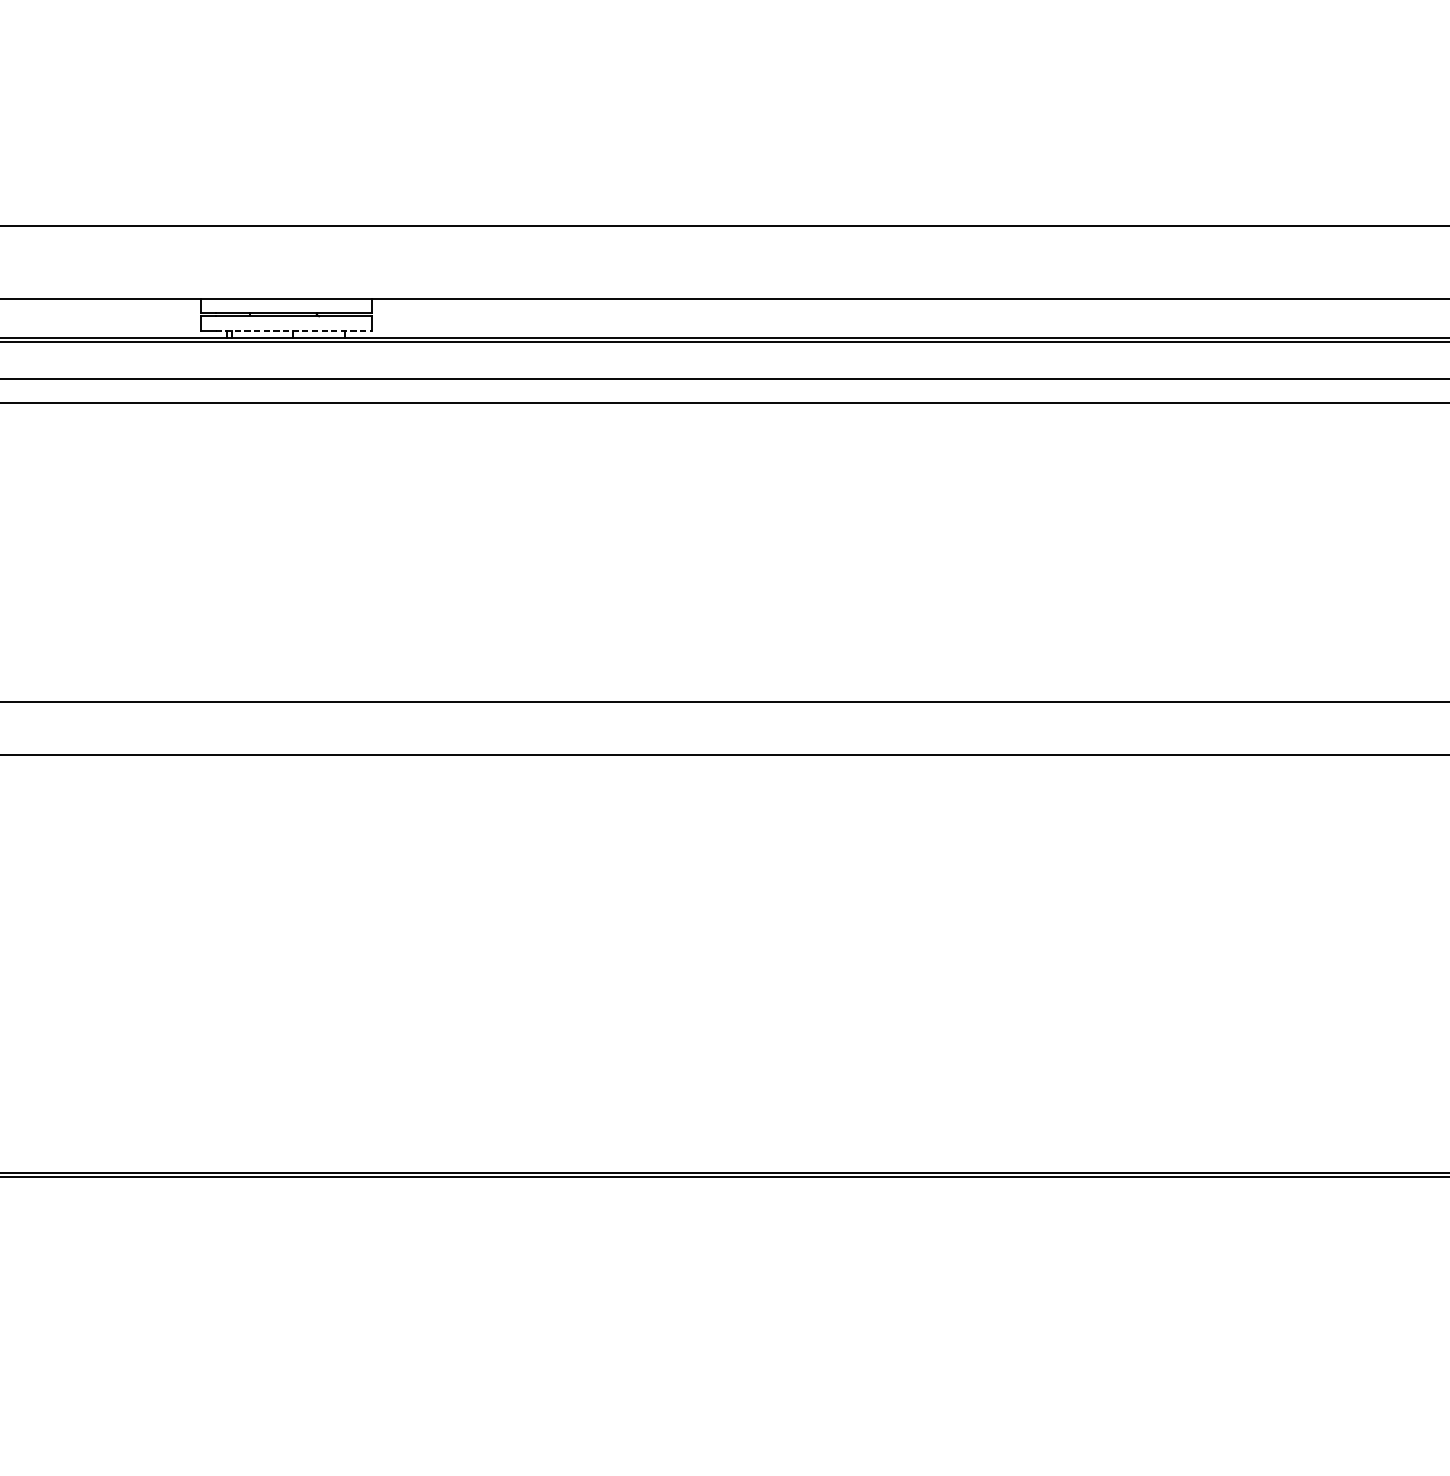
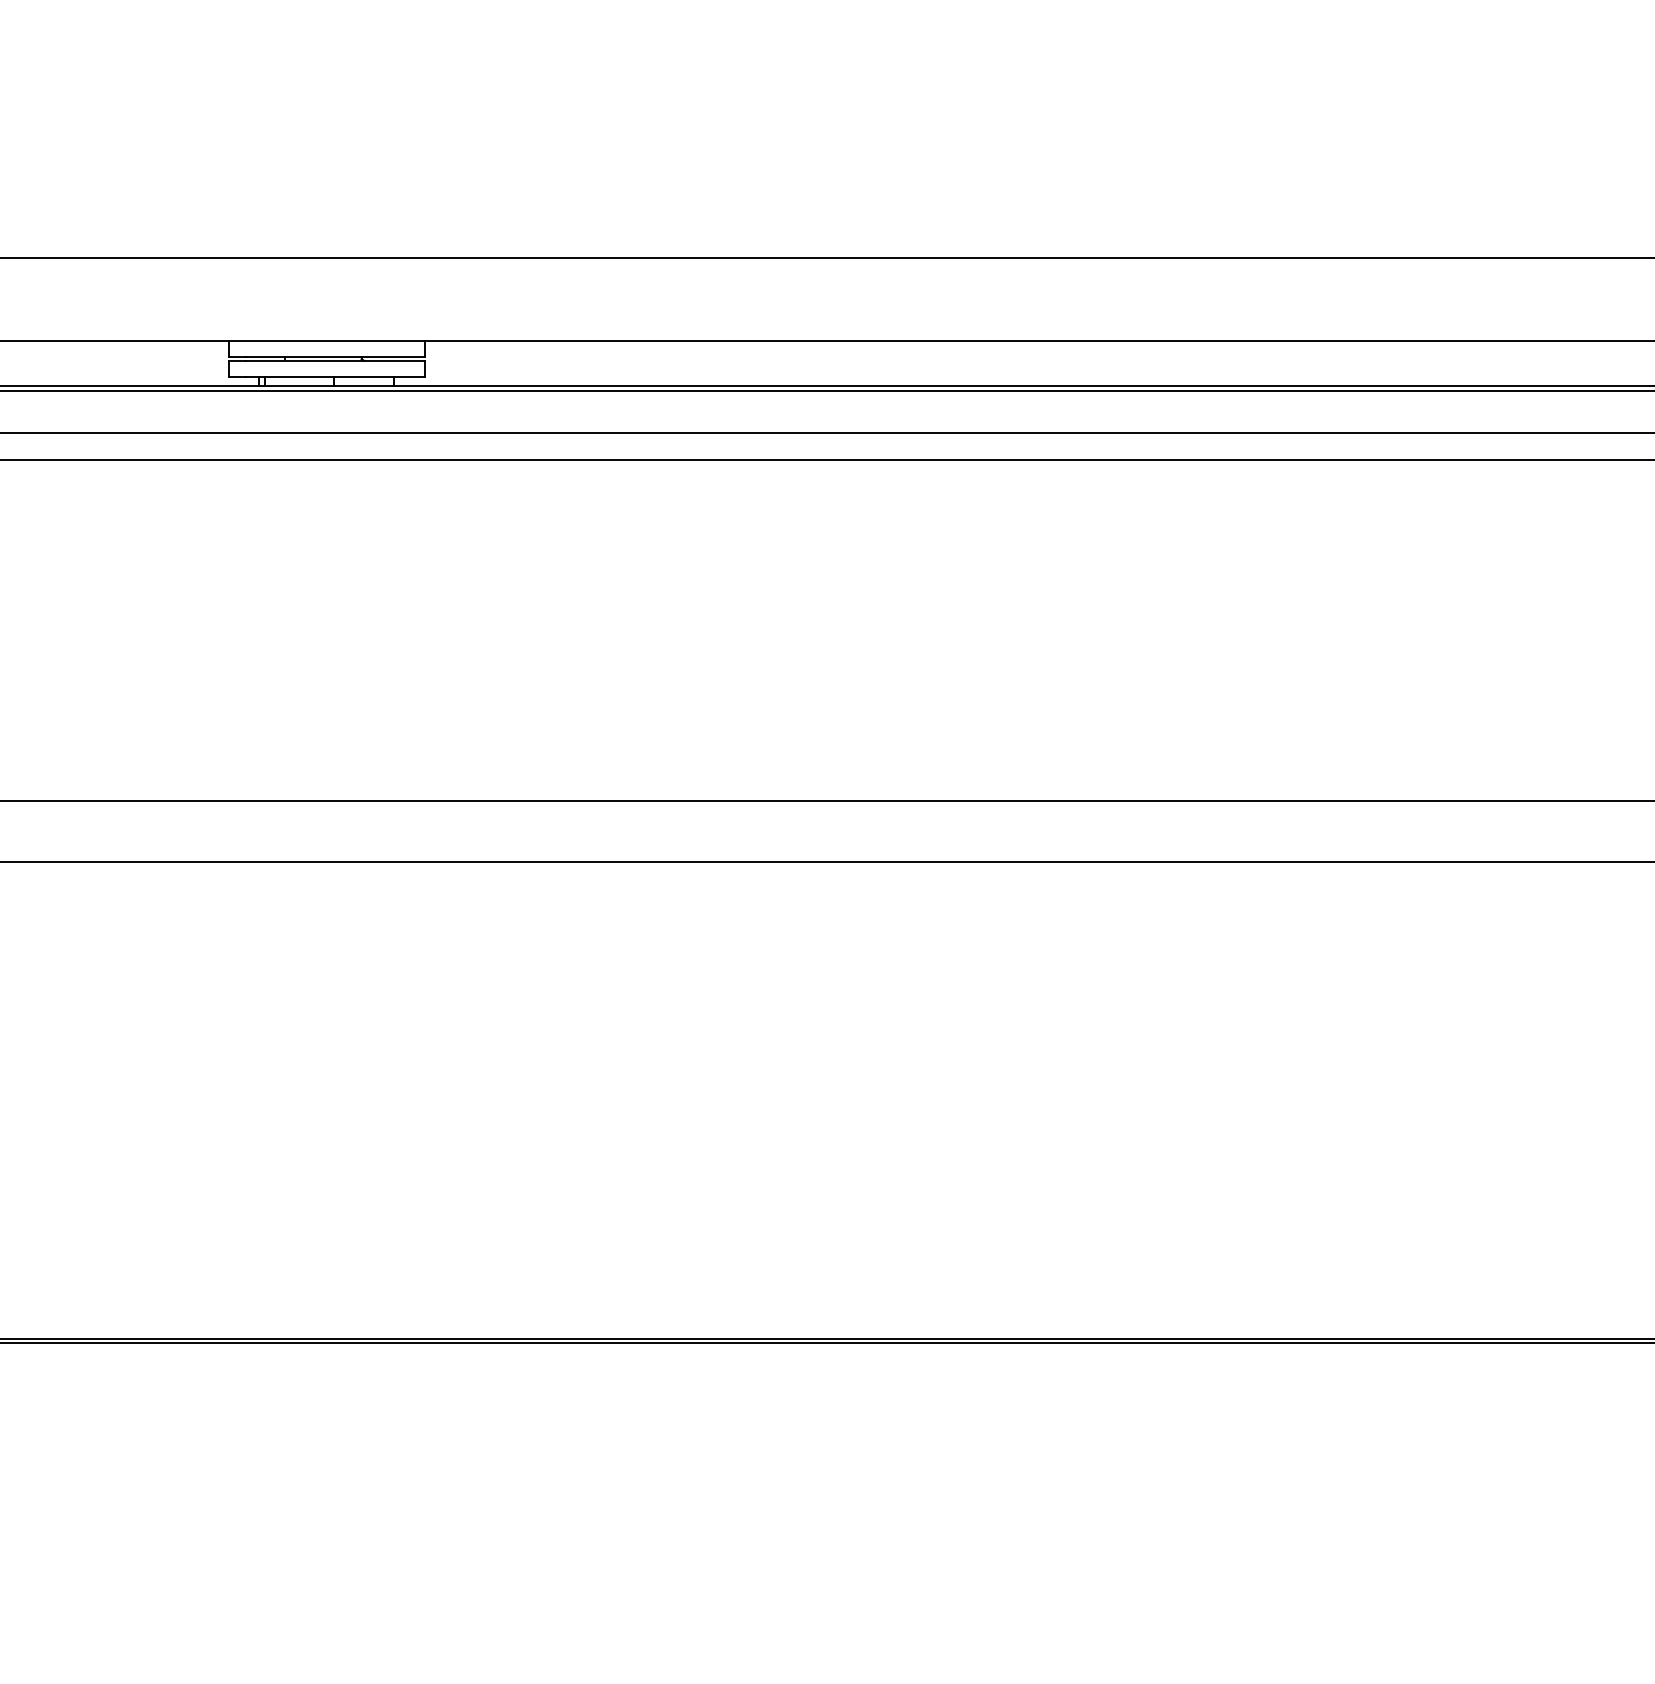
line: (293, 330) -> (335, 377), dashed -> solid

